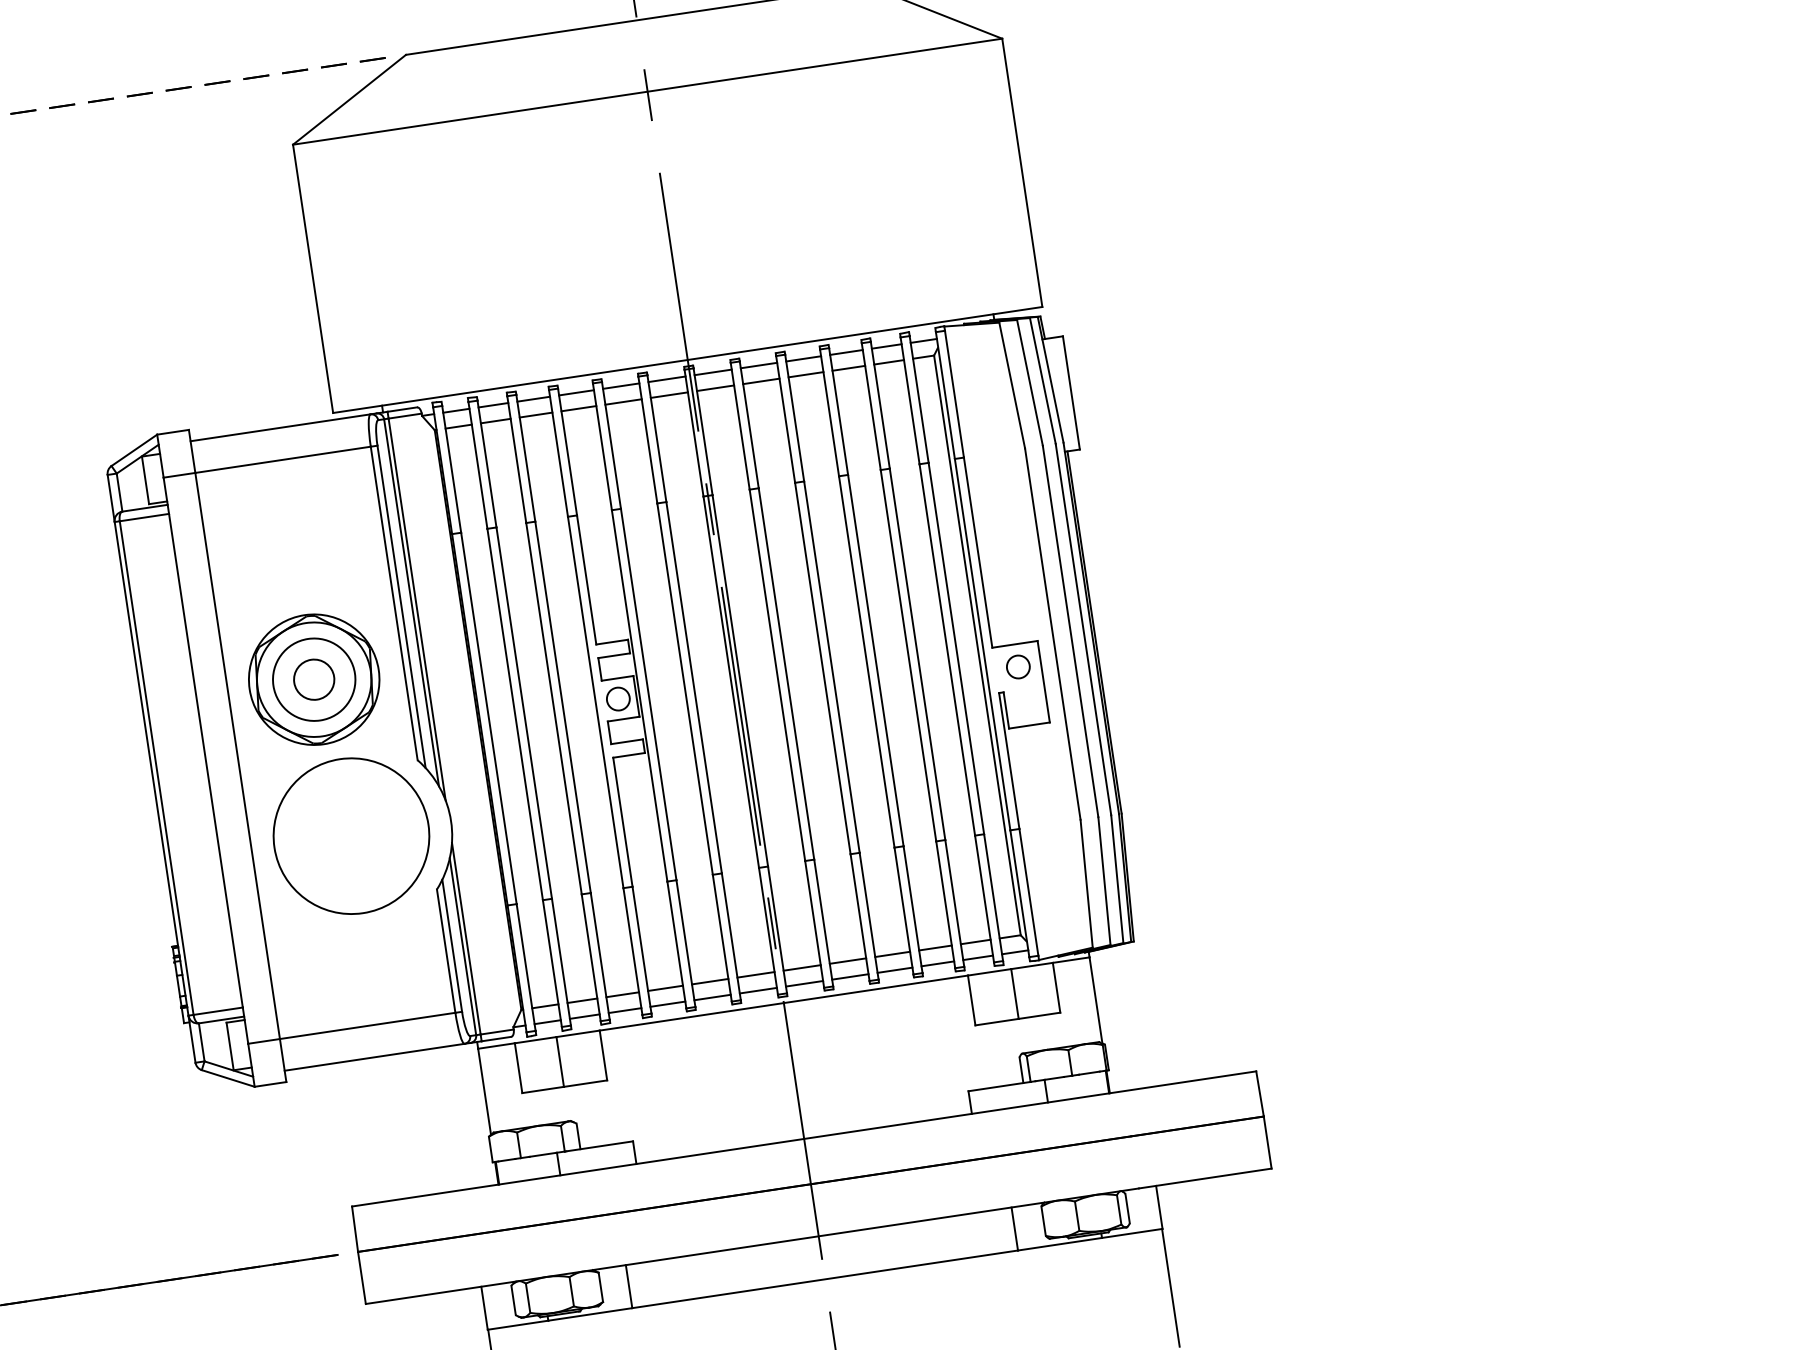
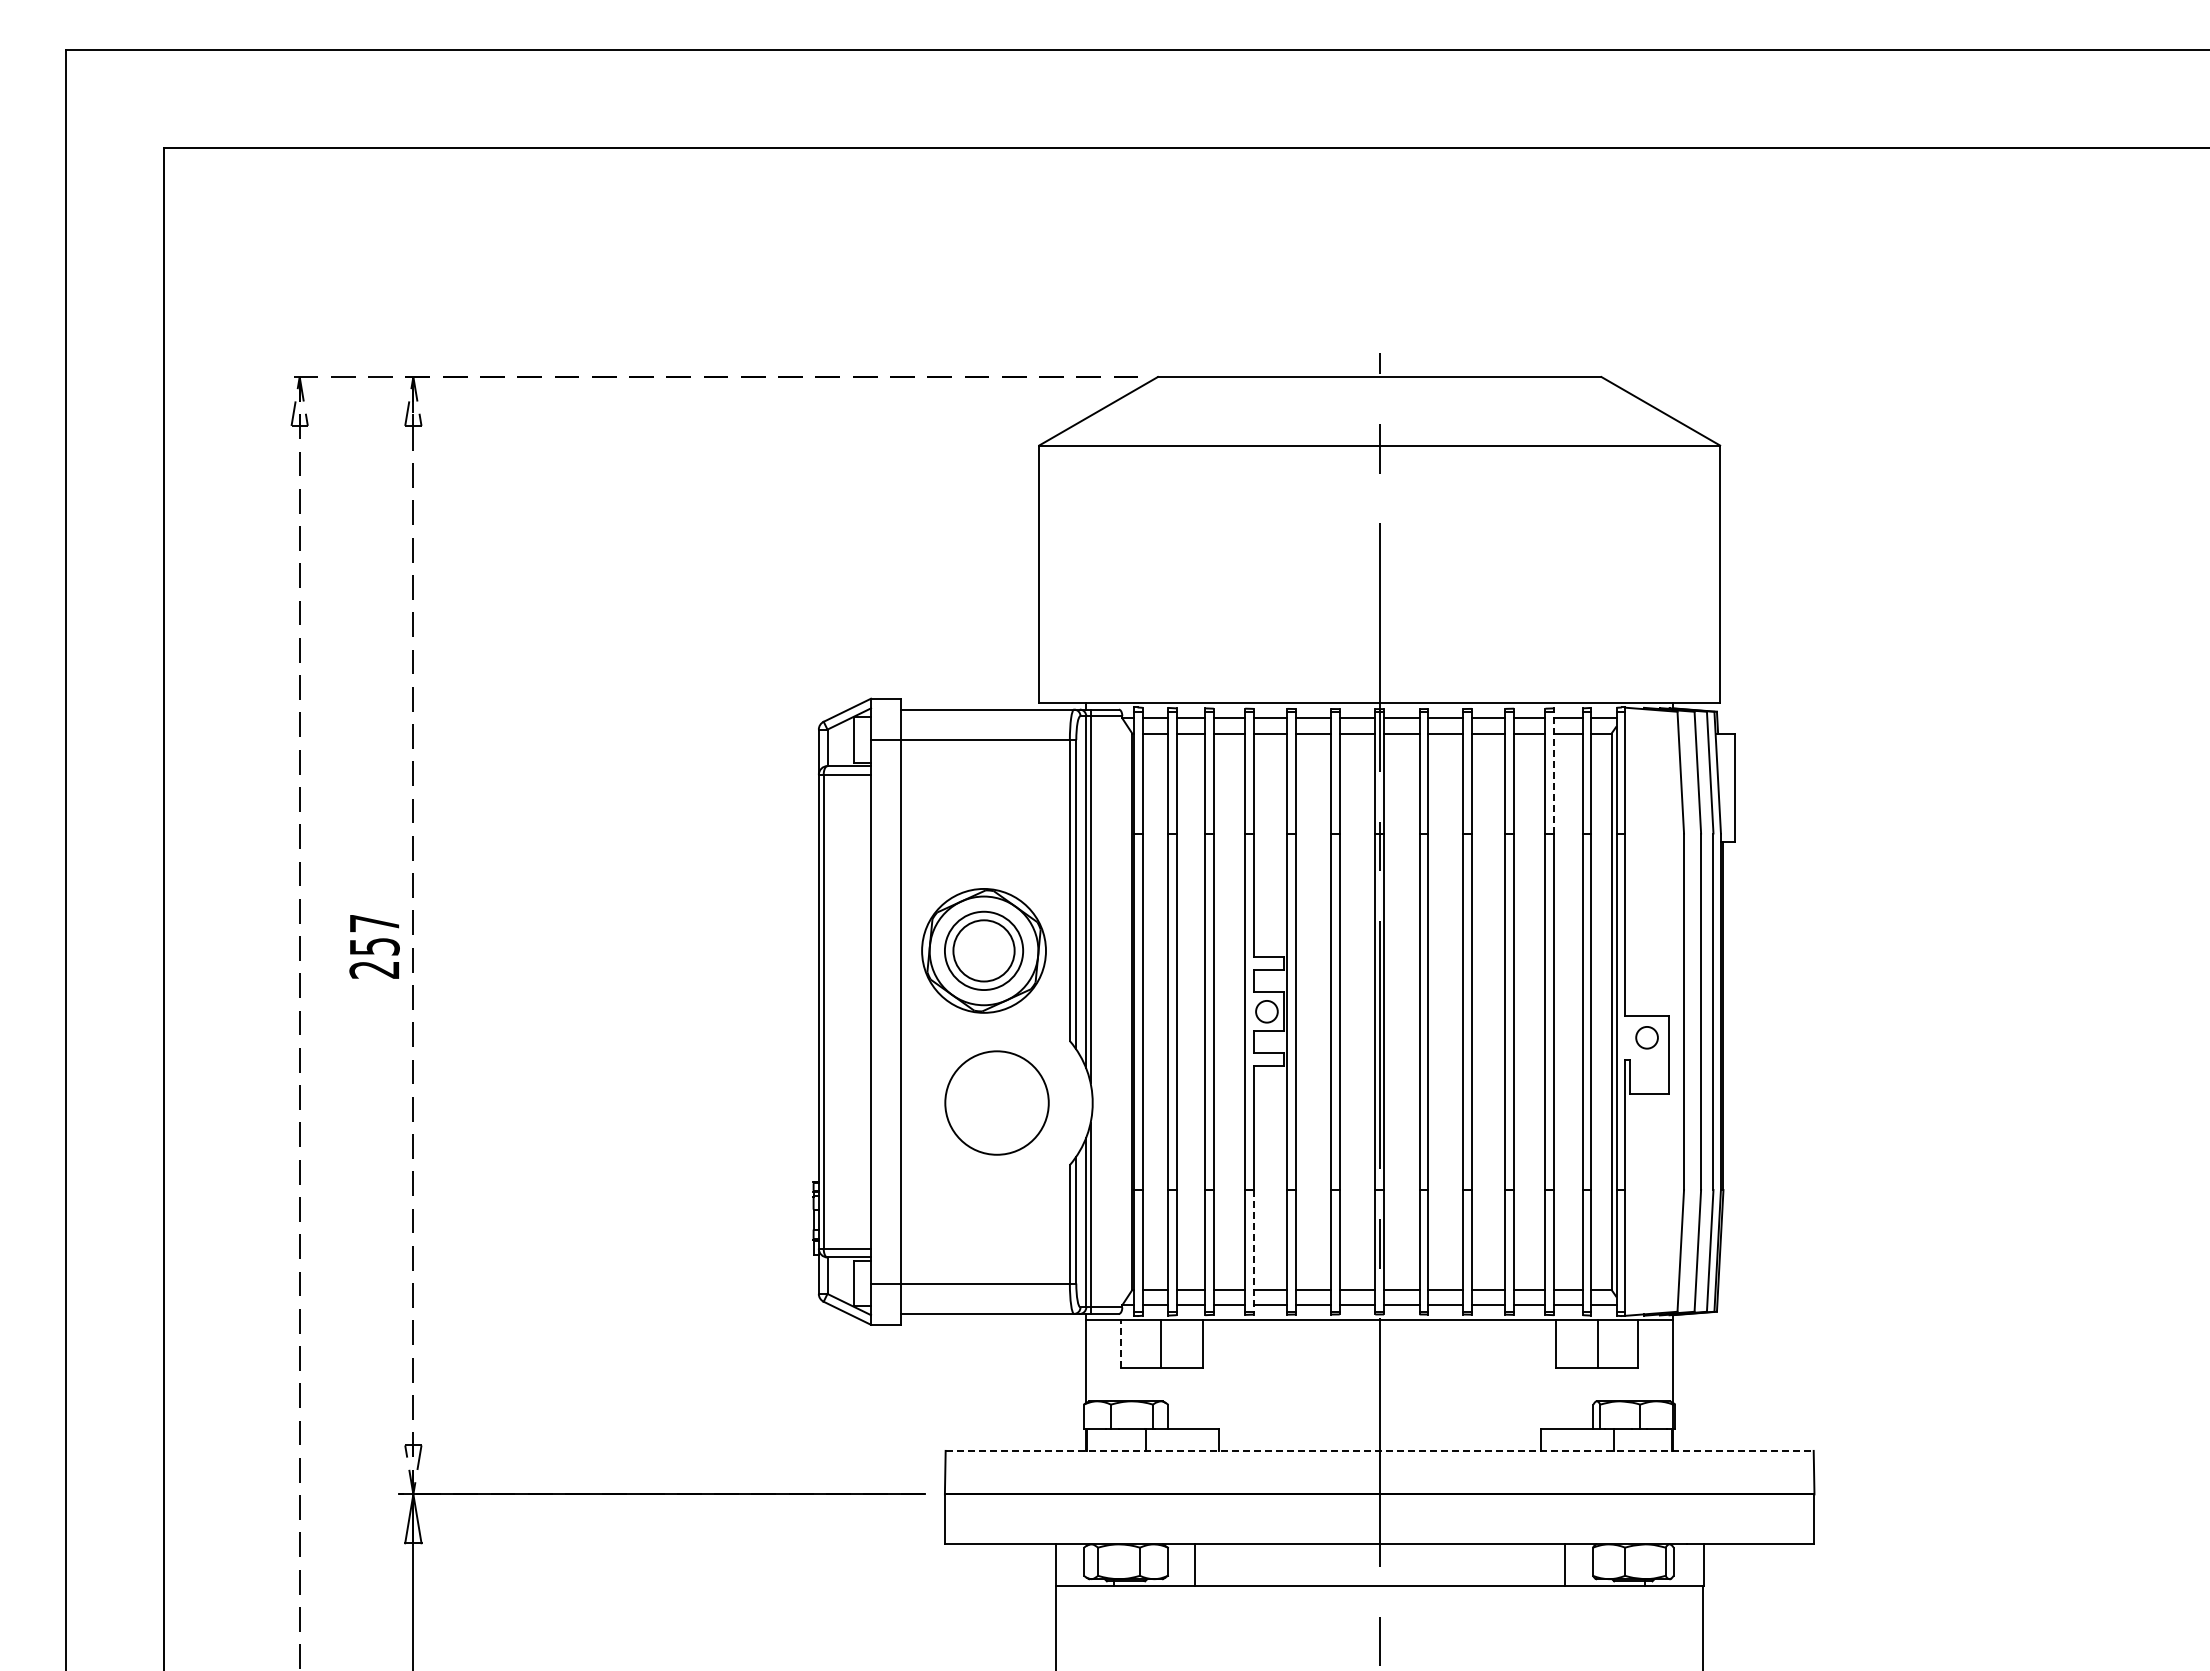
line: (880, 405) -> (1554, 772), solid -> dashed
circle: (313, 679) -> (983, 950), size x1.6
circle: (350, 835) -> (996, 1102), size x0.7
line: (641, 949) -> (1253, 1250), solid -> dashed
line: (518, 1068) -> (1121, 1344), solid -> dashed
line: (804, 1138) -> (1380, 1450), solid -> dashed

